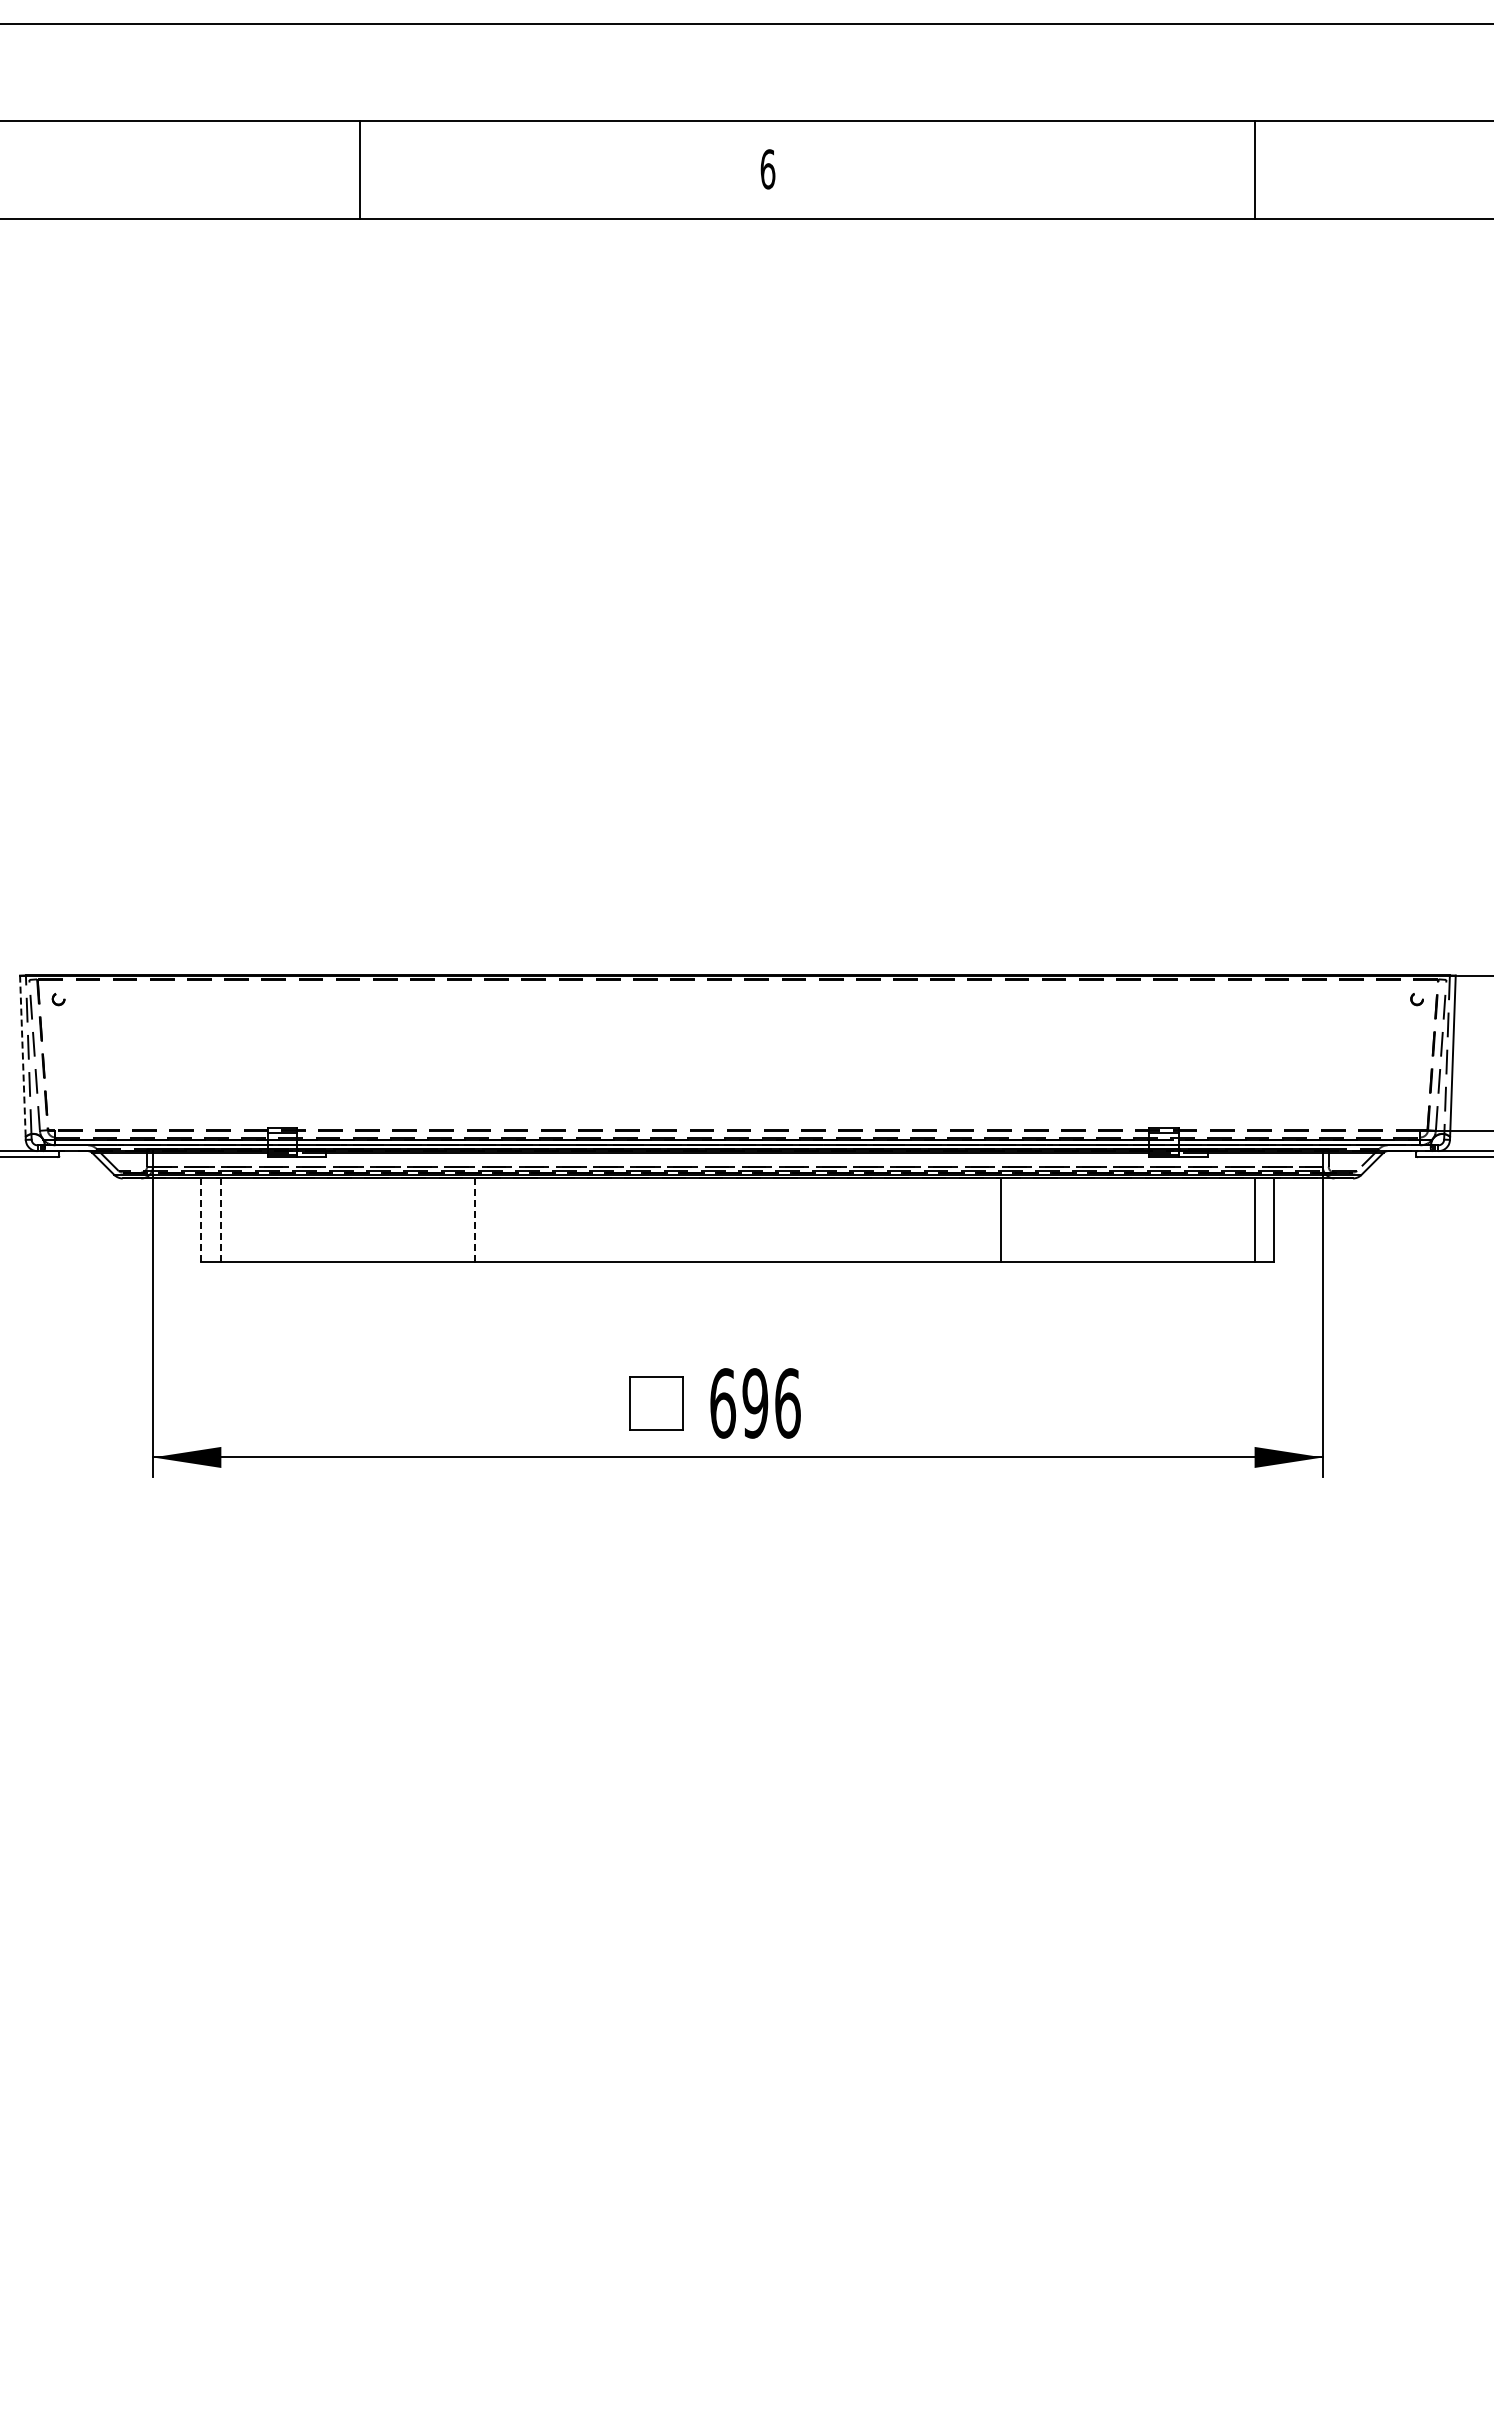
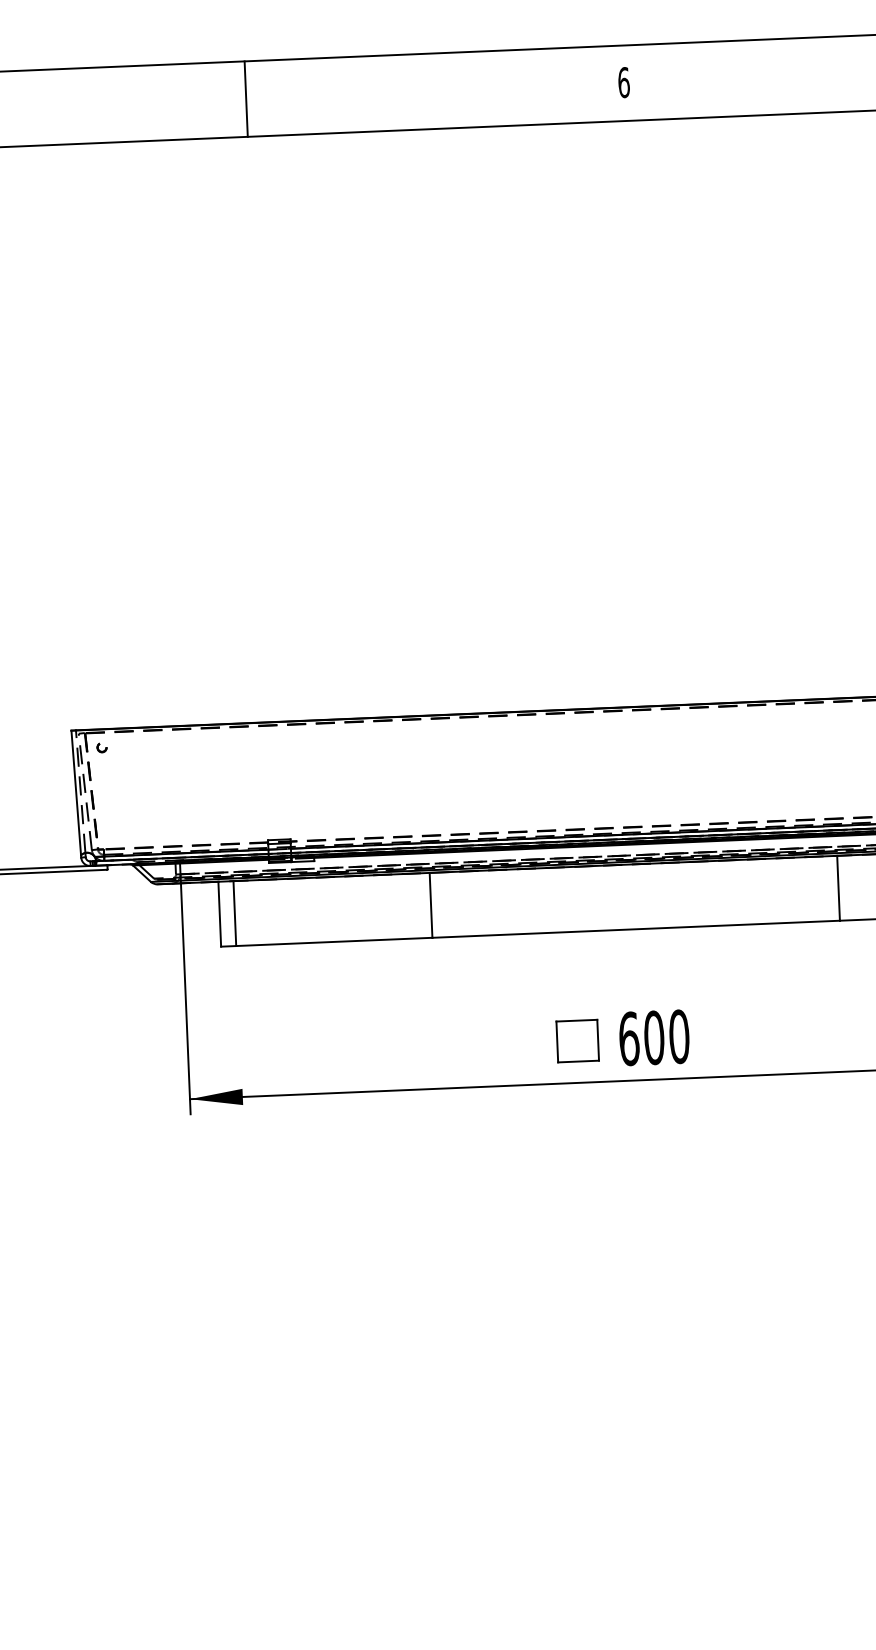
line: (359, 169) -> (246, 98), moved
line: (22, 1056) -> (75, 793), dashed -> solid
line: (201, 1220) -> (219, 914), dashed -> solid
line: (220, 1220) -> (234, 913), dashed -> solid
line: (474, 1220) -> (431, 905), dashed -> solid
text: (771, 1403) -> (666, 1037), 696 -> 600

